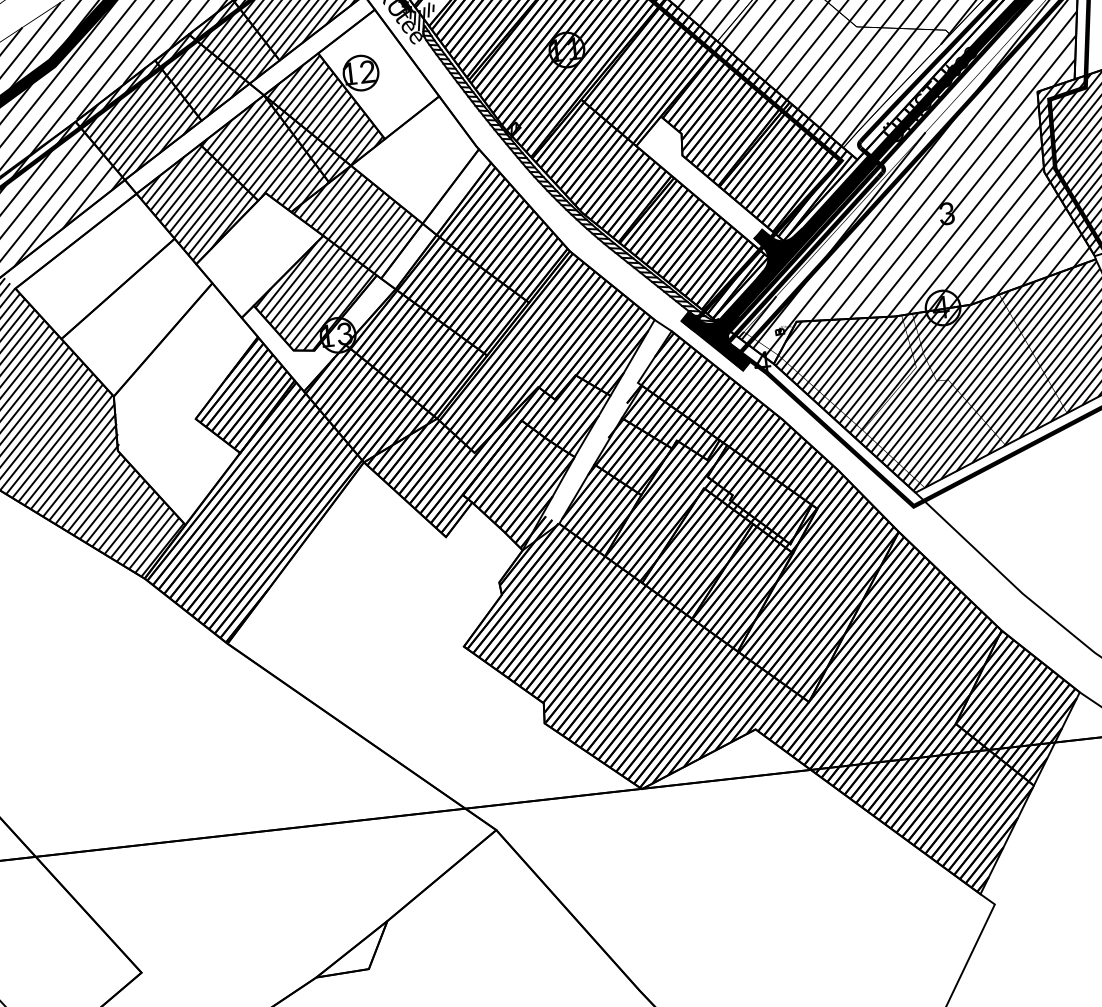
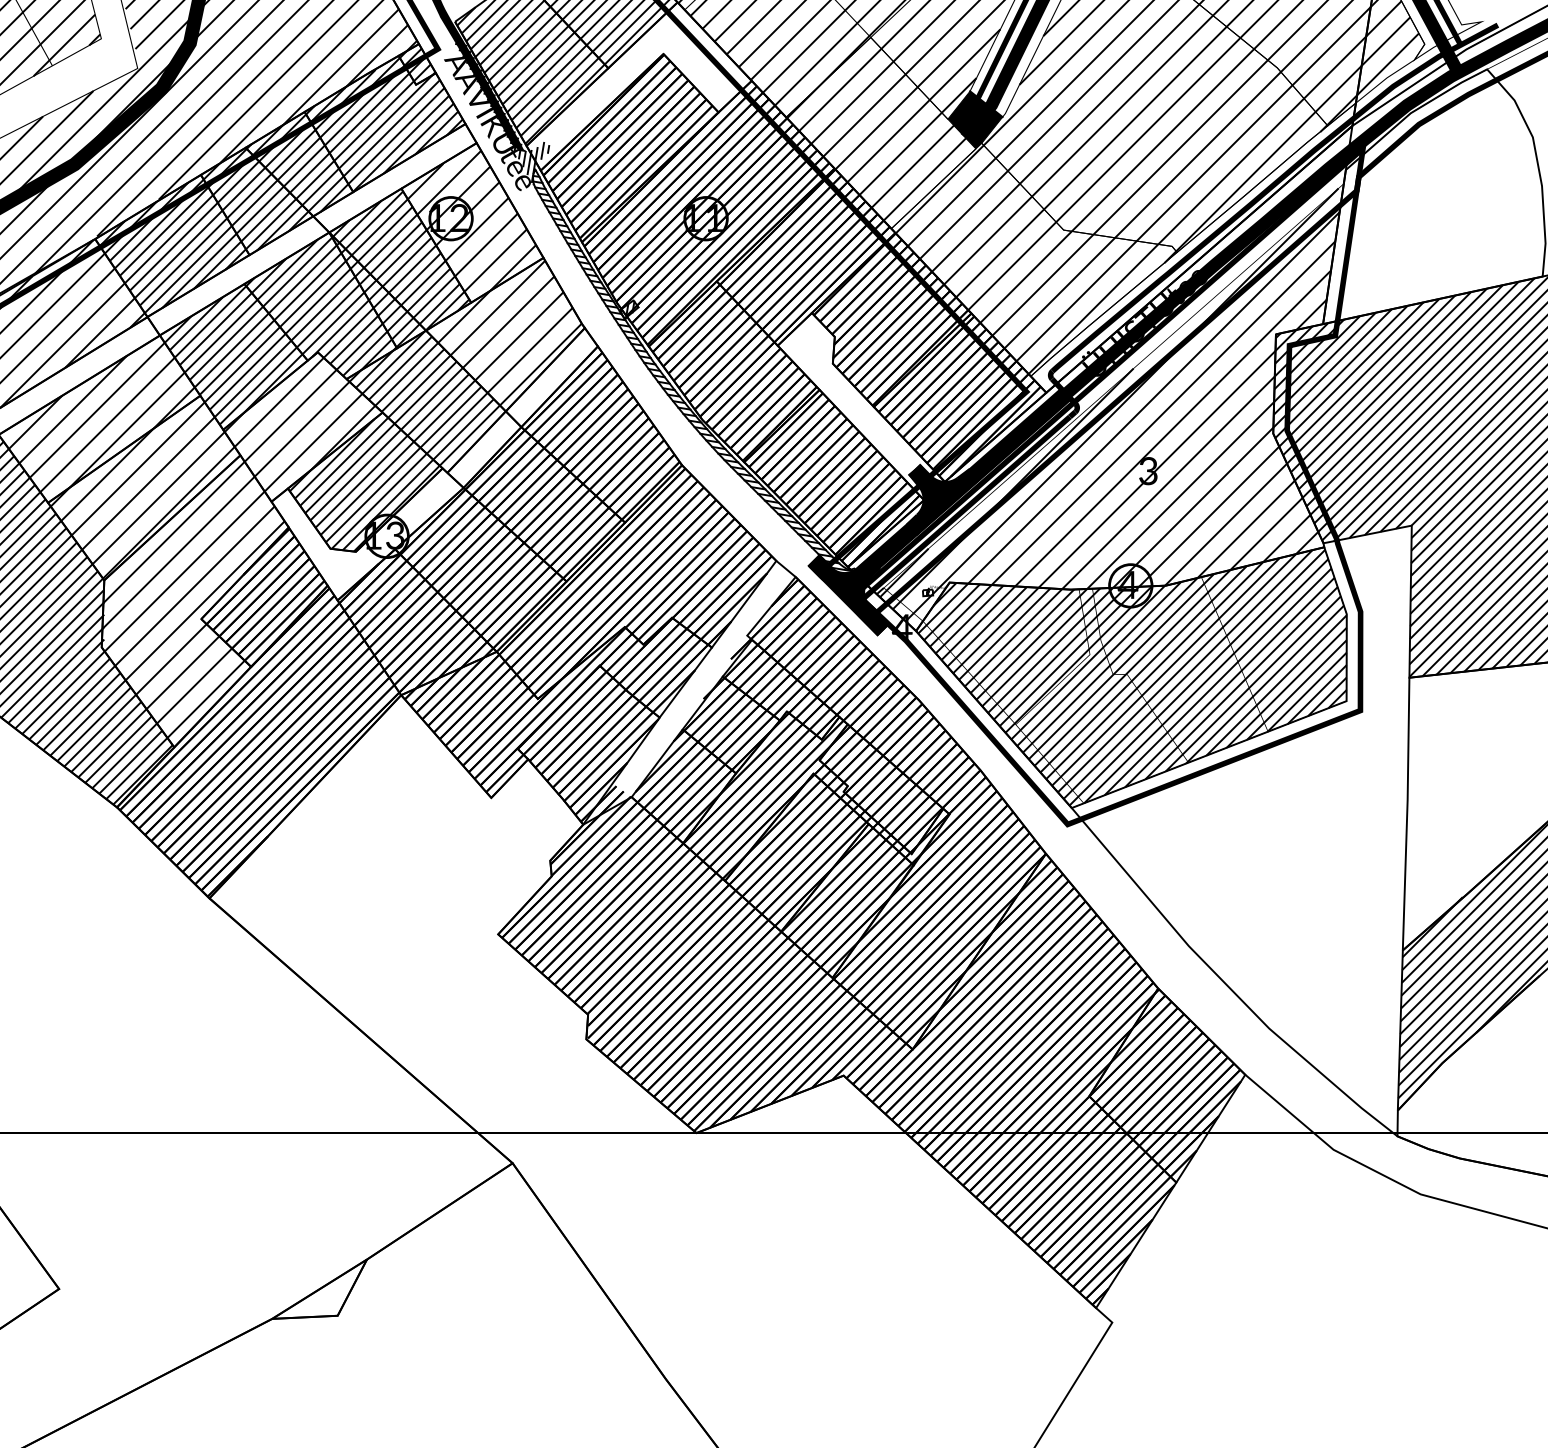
hatch: (401, 116) -> (494, 277), added
hatch: (180, 355) -> (191, 539), added

